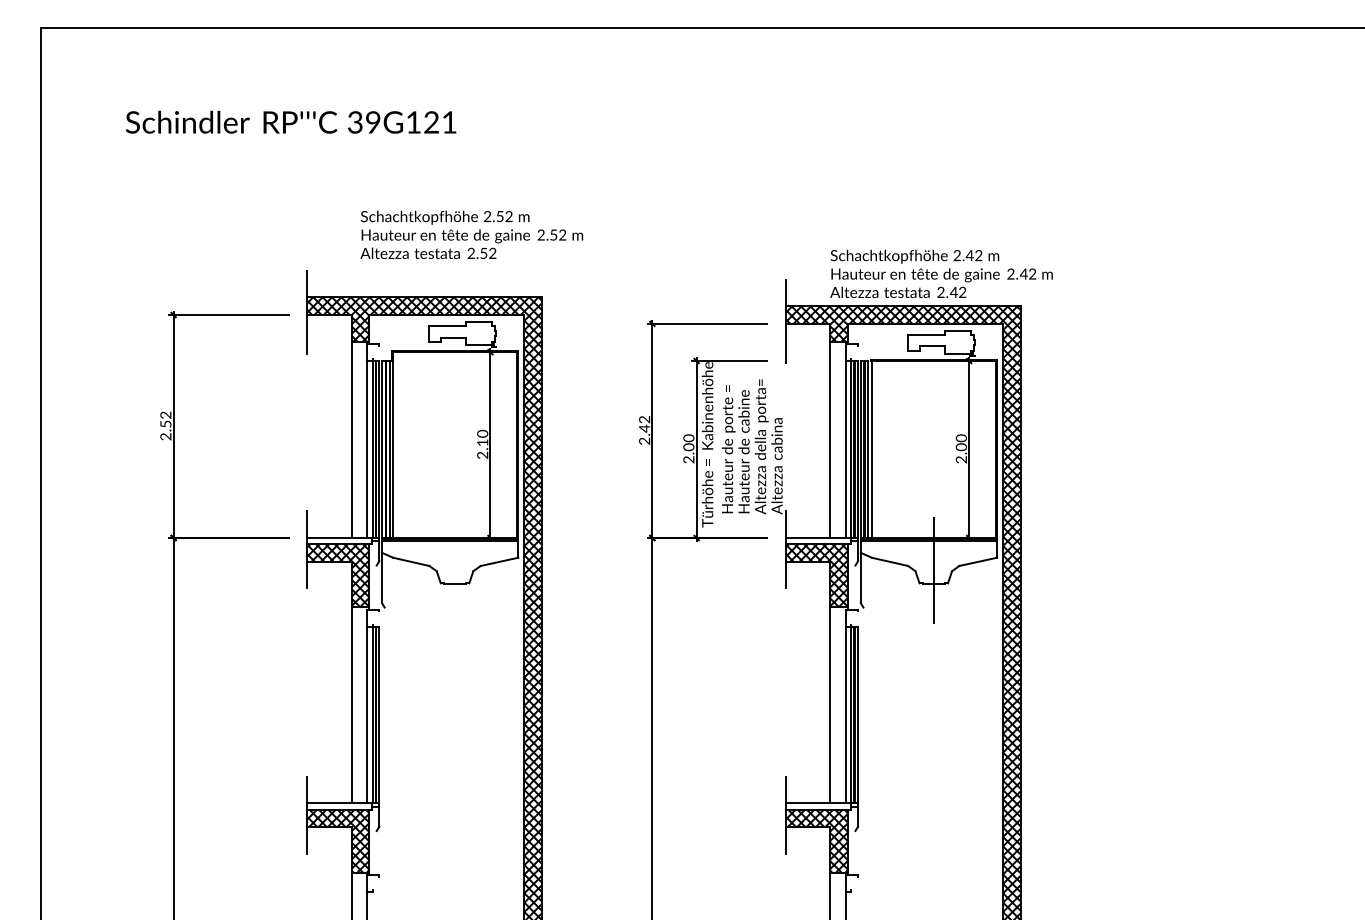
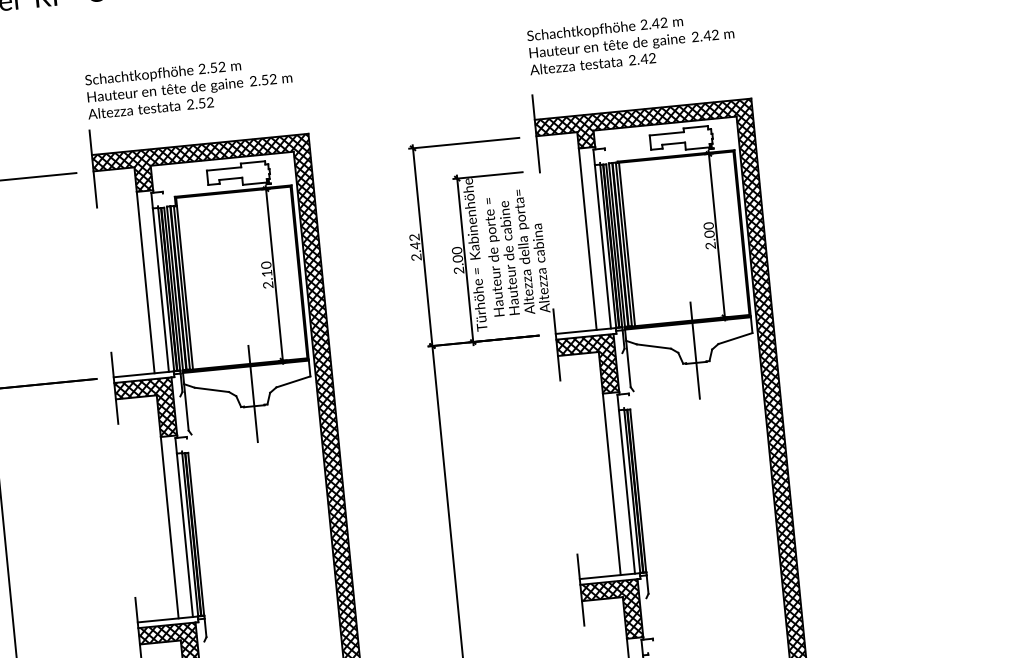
text: (471, 234) -> (188, 86), moved
text: (941, 273) -> (631, 42), moved
line: (455, 570) -> (253, 393), added

